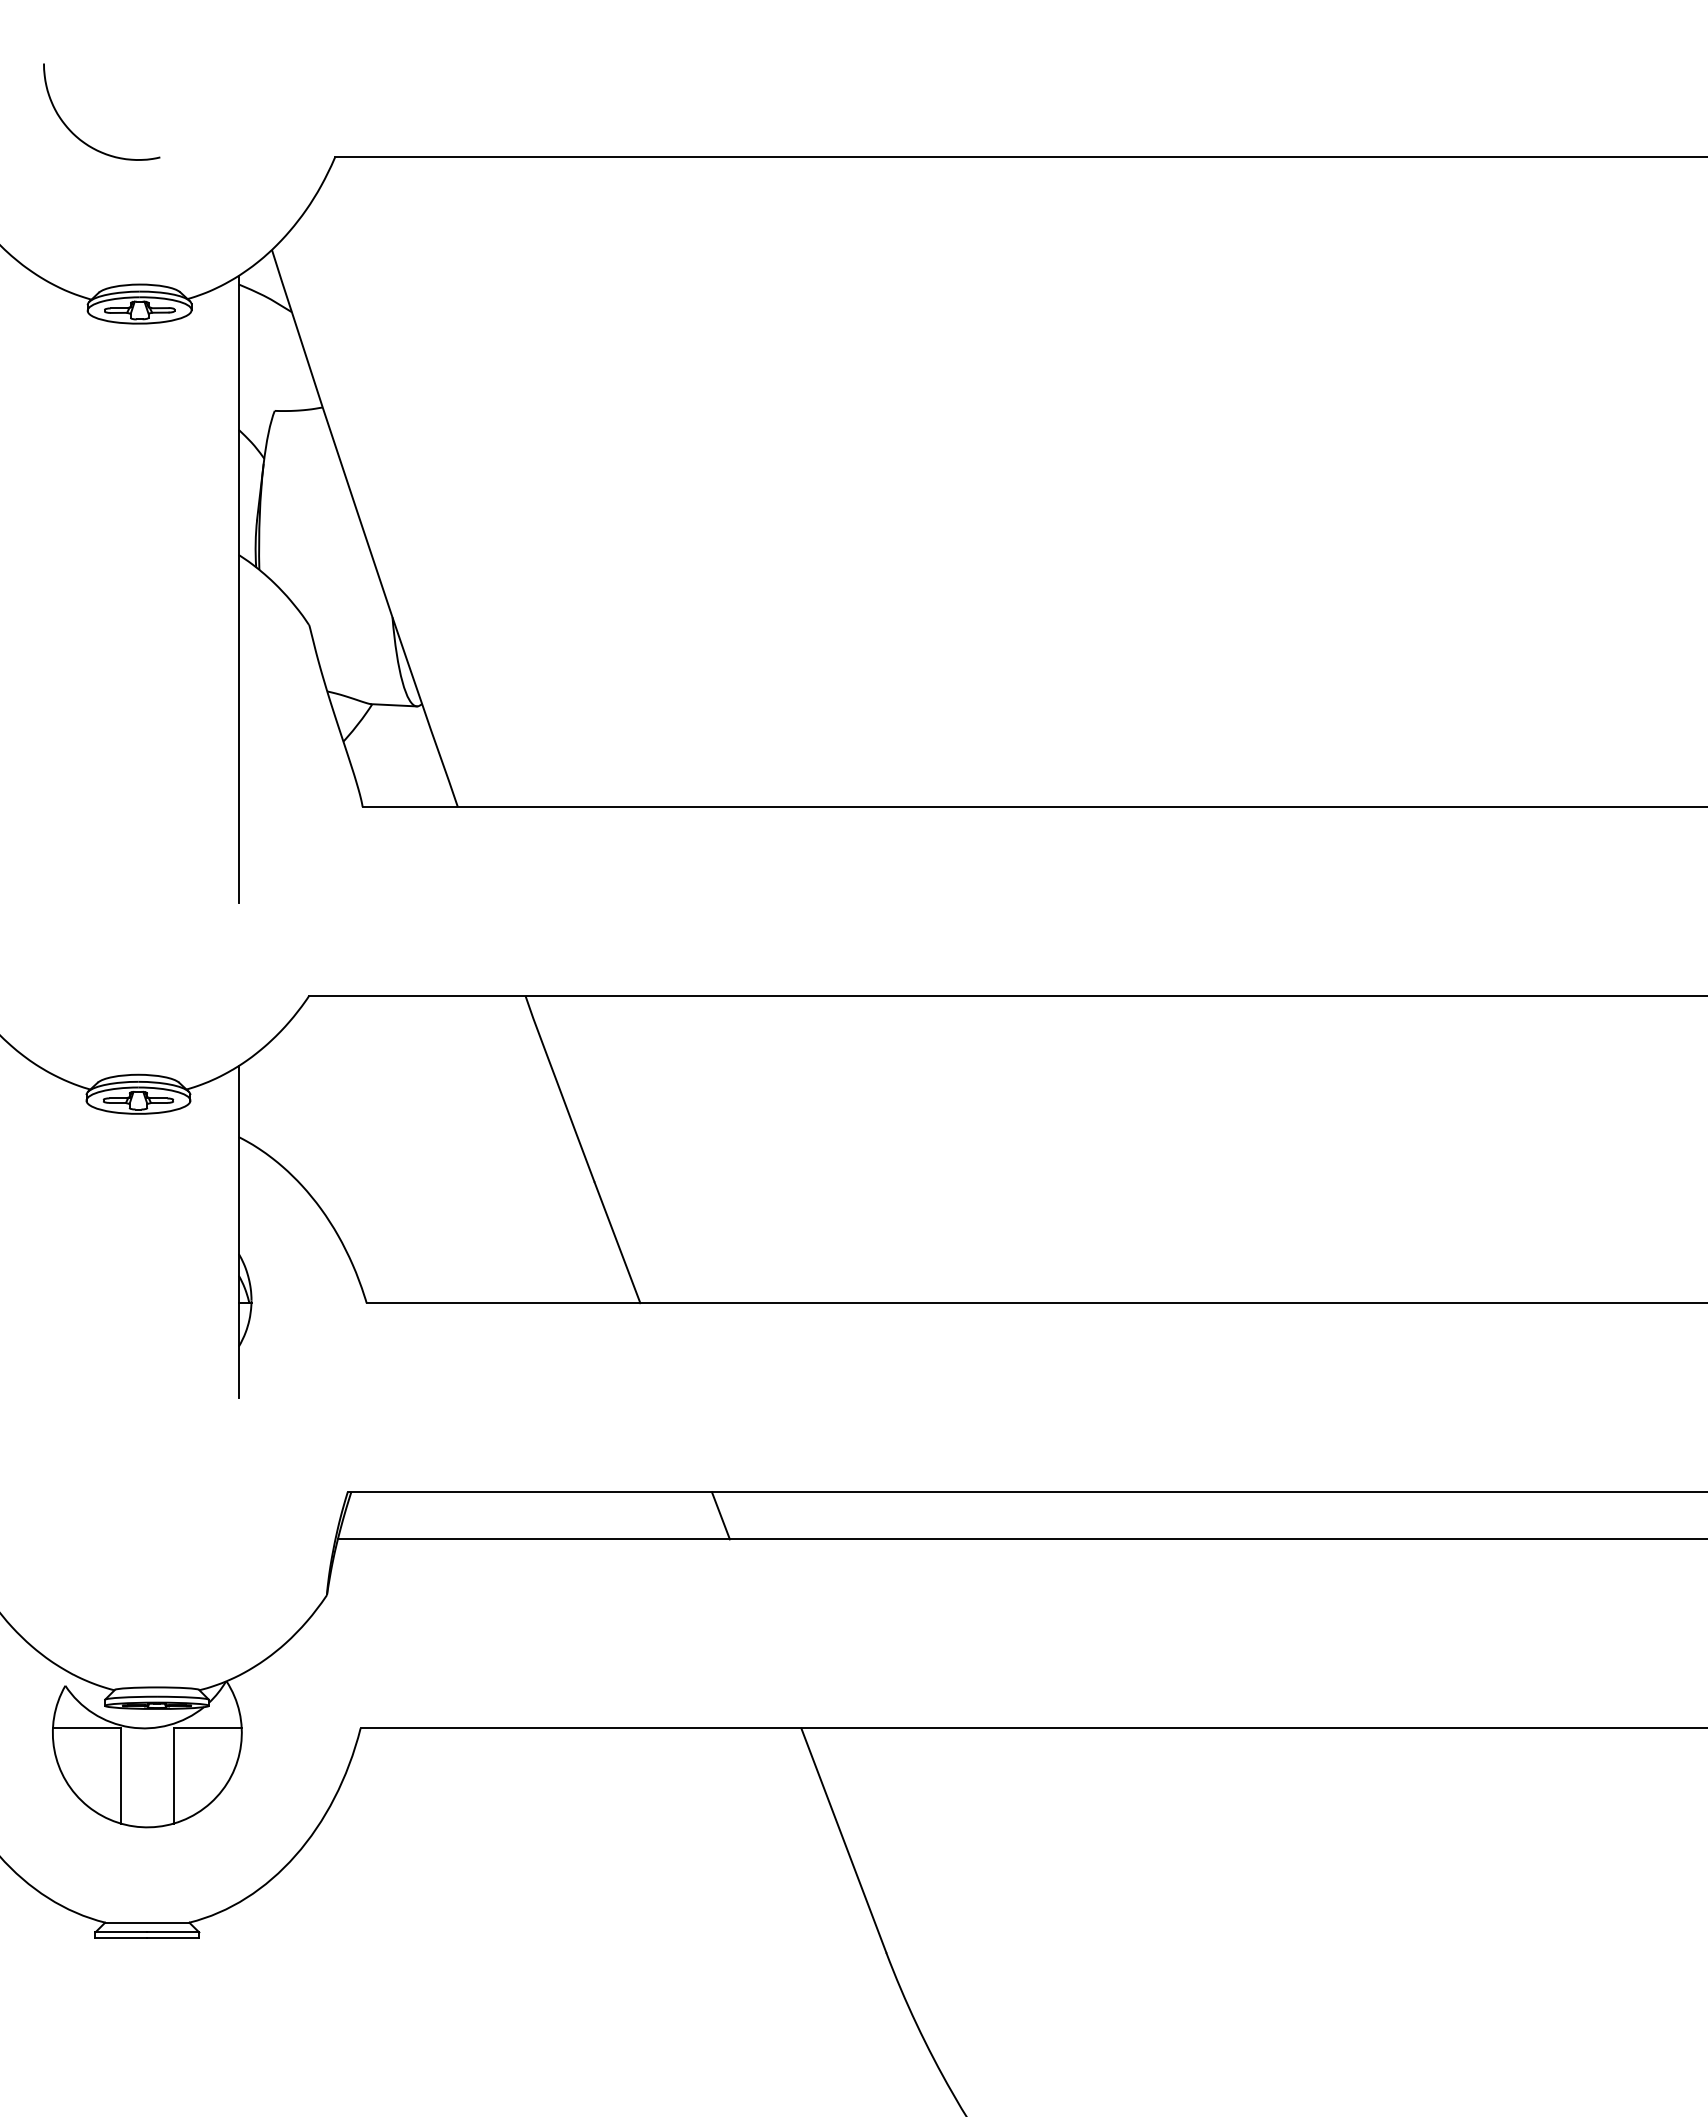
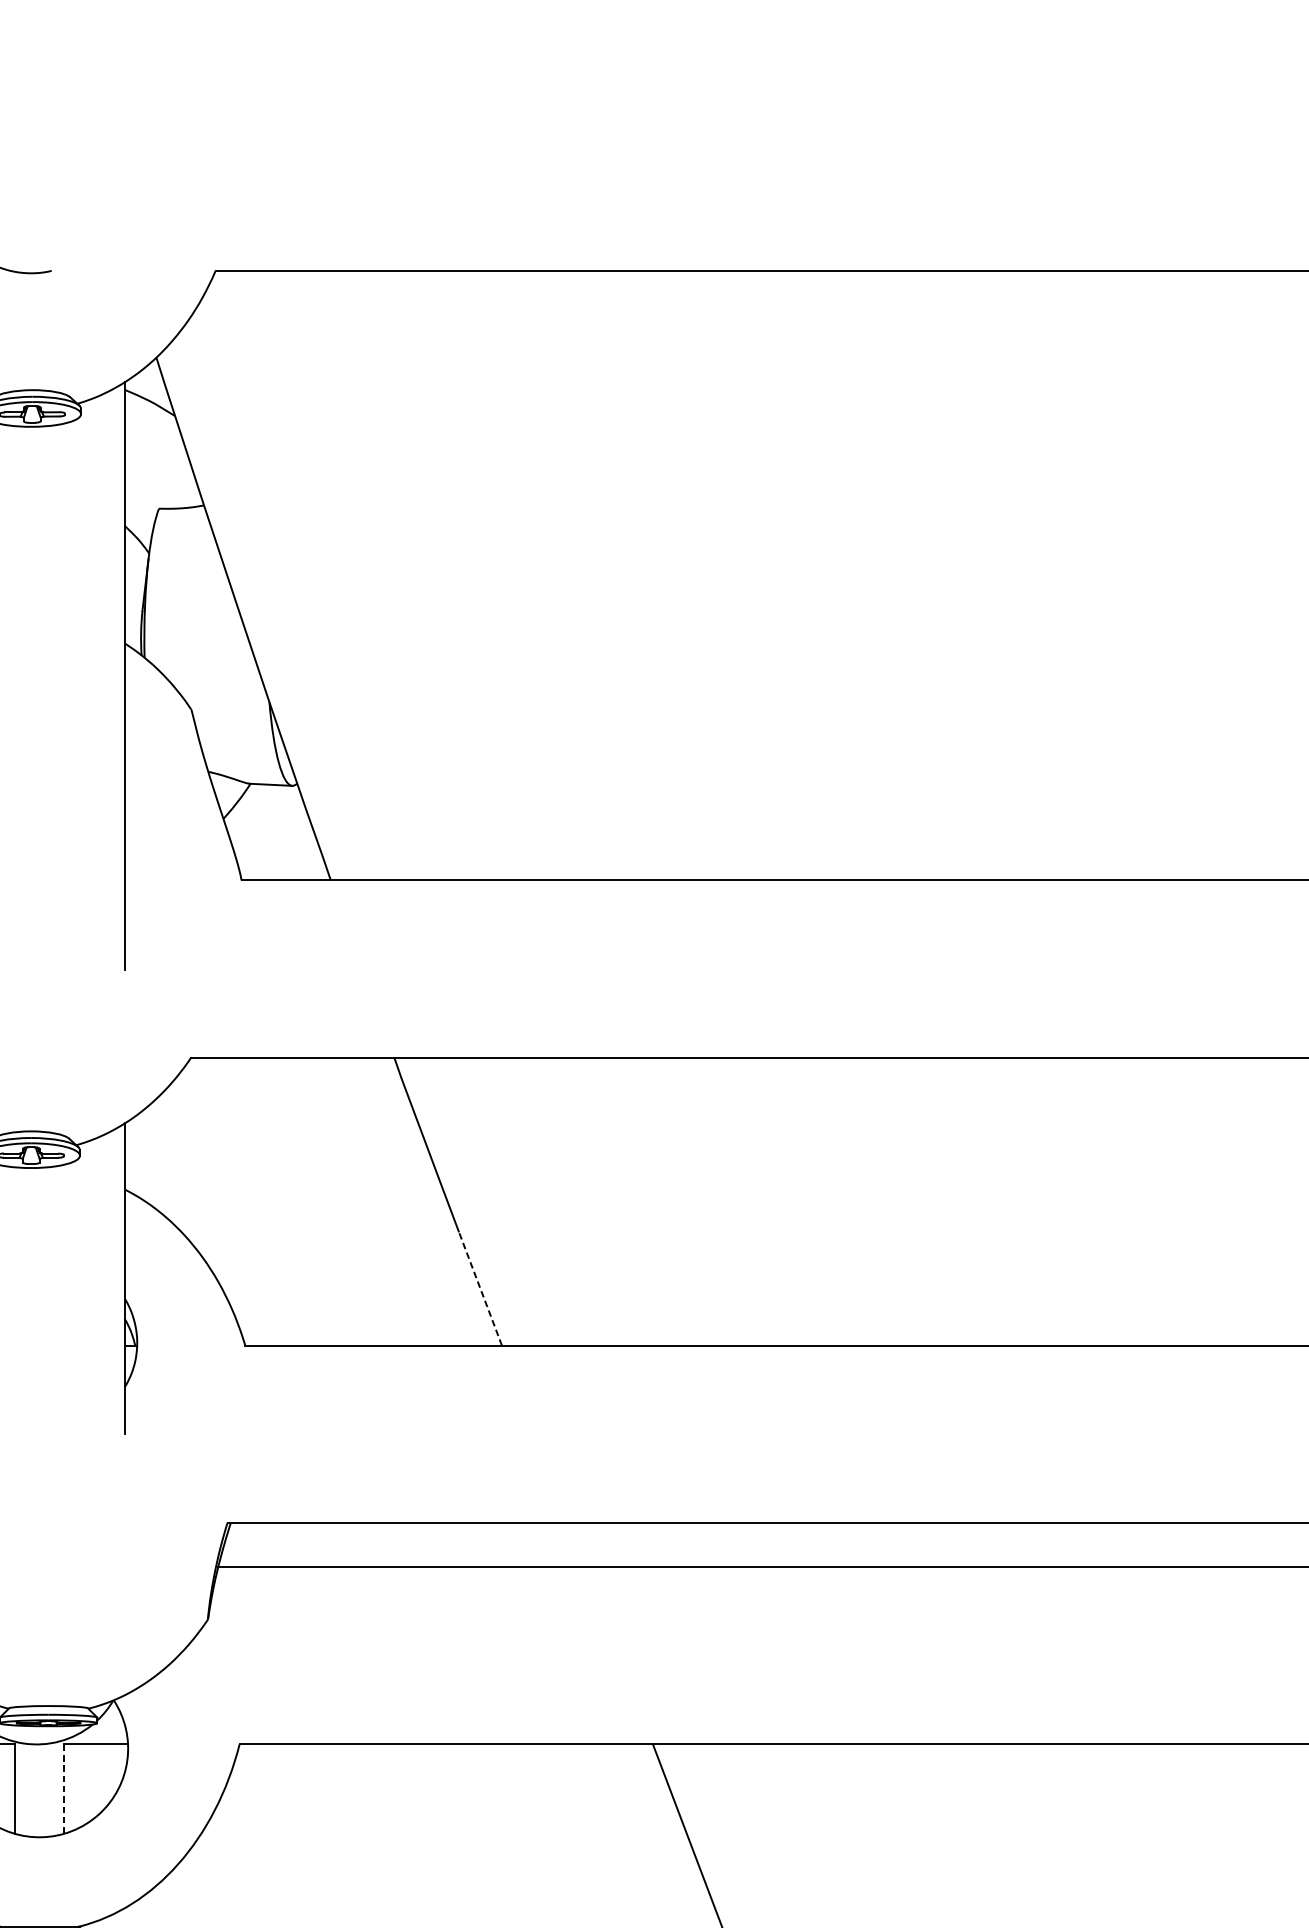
line: (617, 1242) -> (480, 1288), solid -> dashed
line: (720, 1515) -> (577, 1544), removed
line: (173, 1775) -> (64, 1788), solid -> dashed

